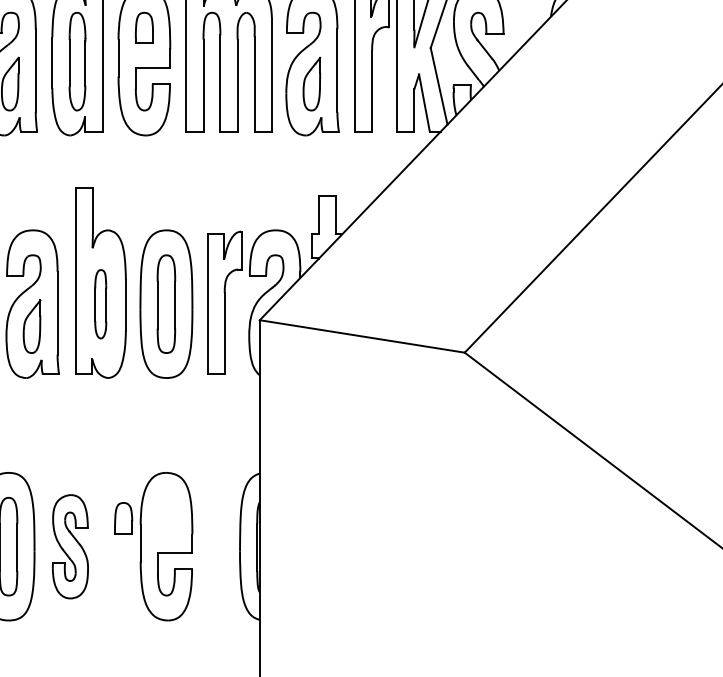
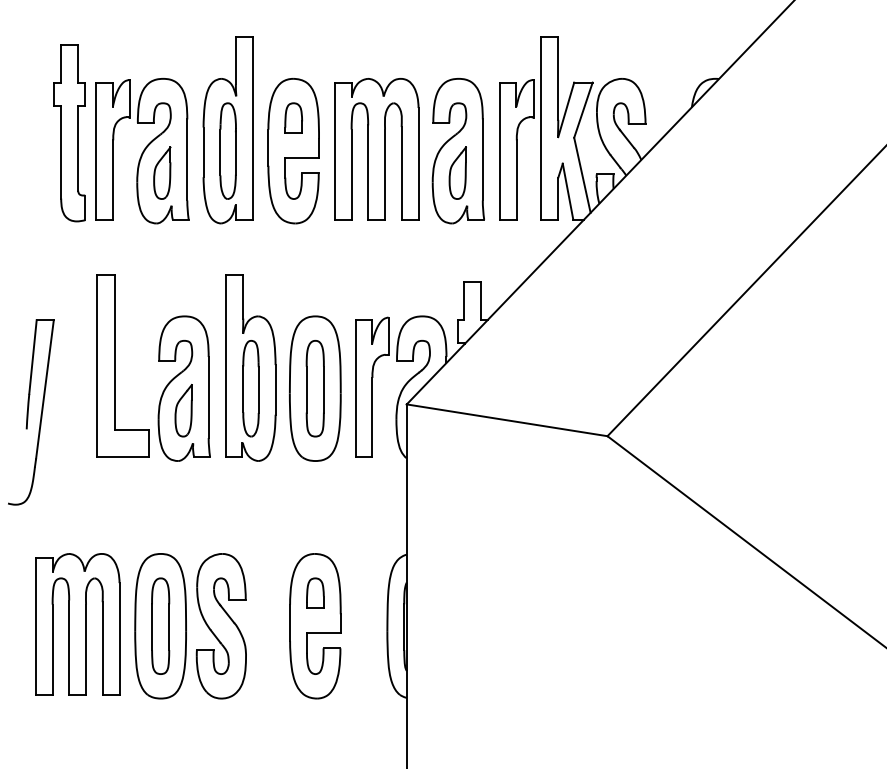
part: (100, 303) -> (250, 388), size x1.43
part: (123, 517) -> (315, 592), moved
part: (69, 546) -> (220, 626), size x1.43

